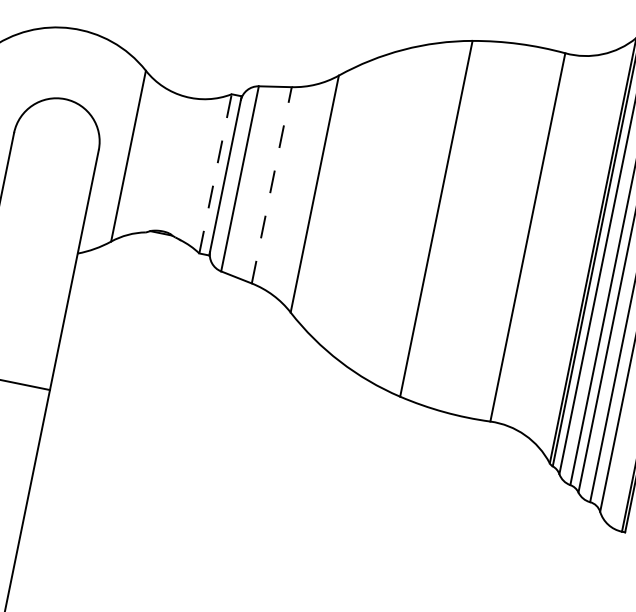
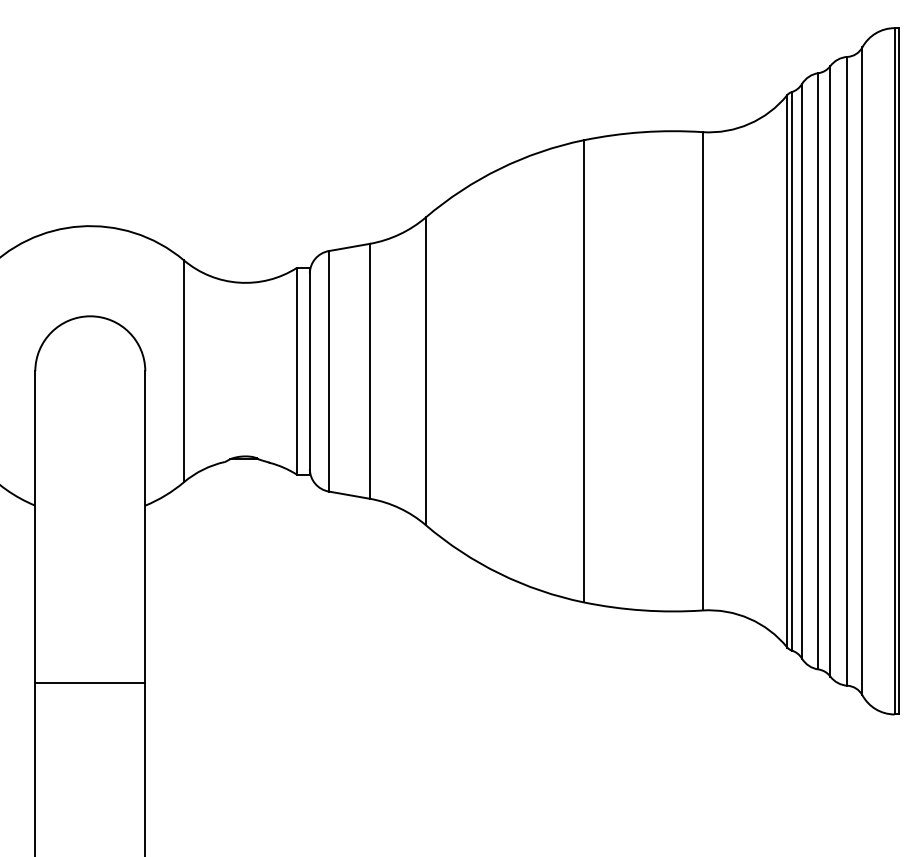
line: (215, 173) -> (296, 370), dashed -> solid
line: (272, 184) -> (370, 370), dashed -> solid

